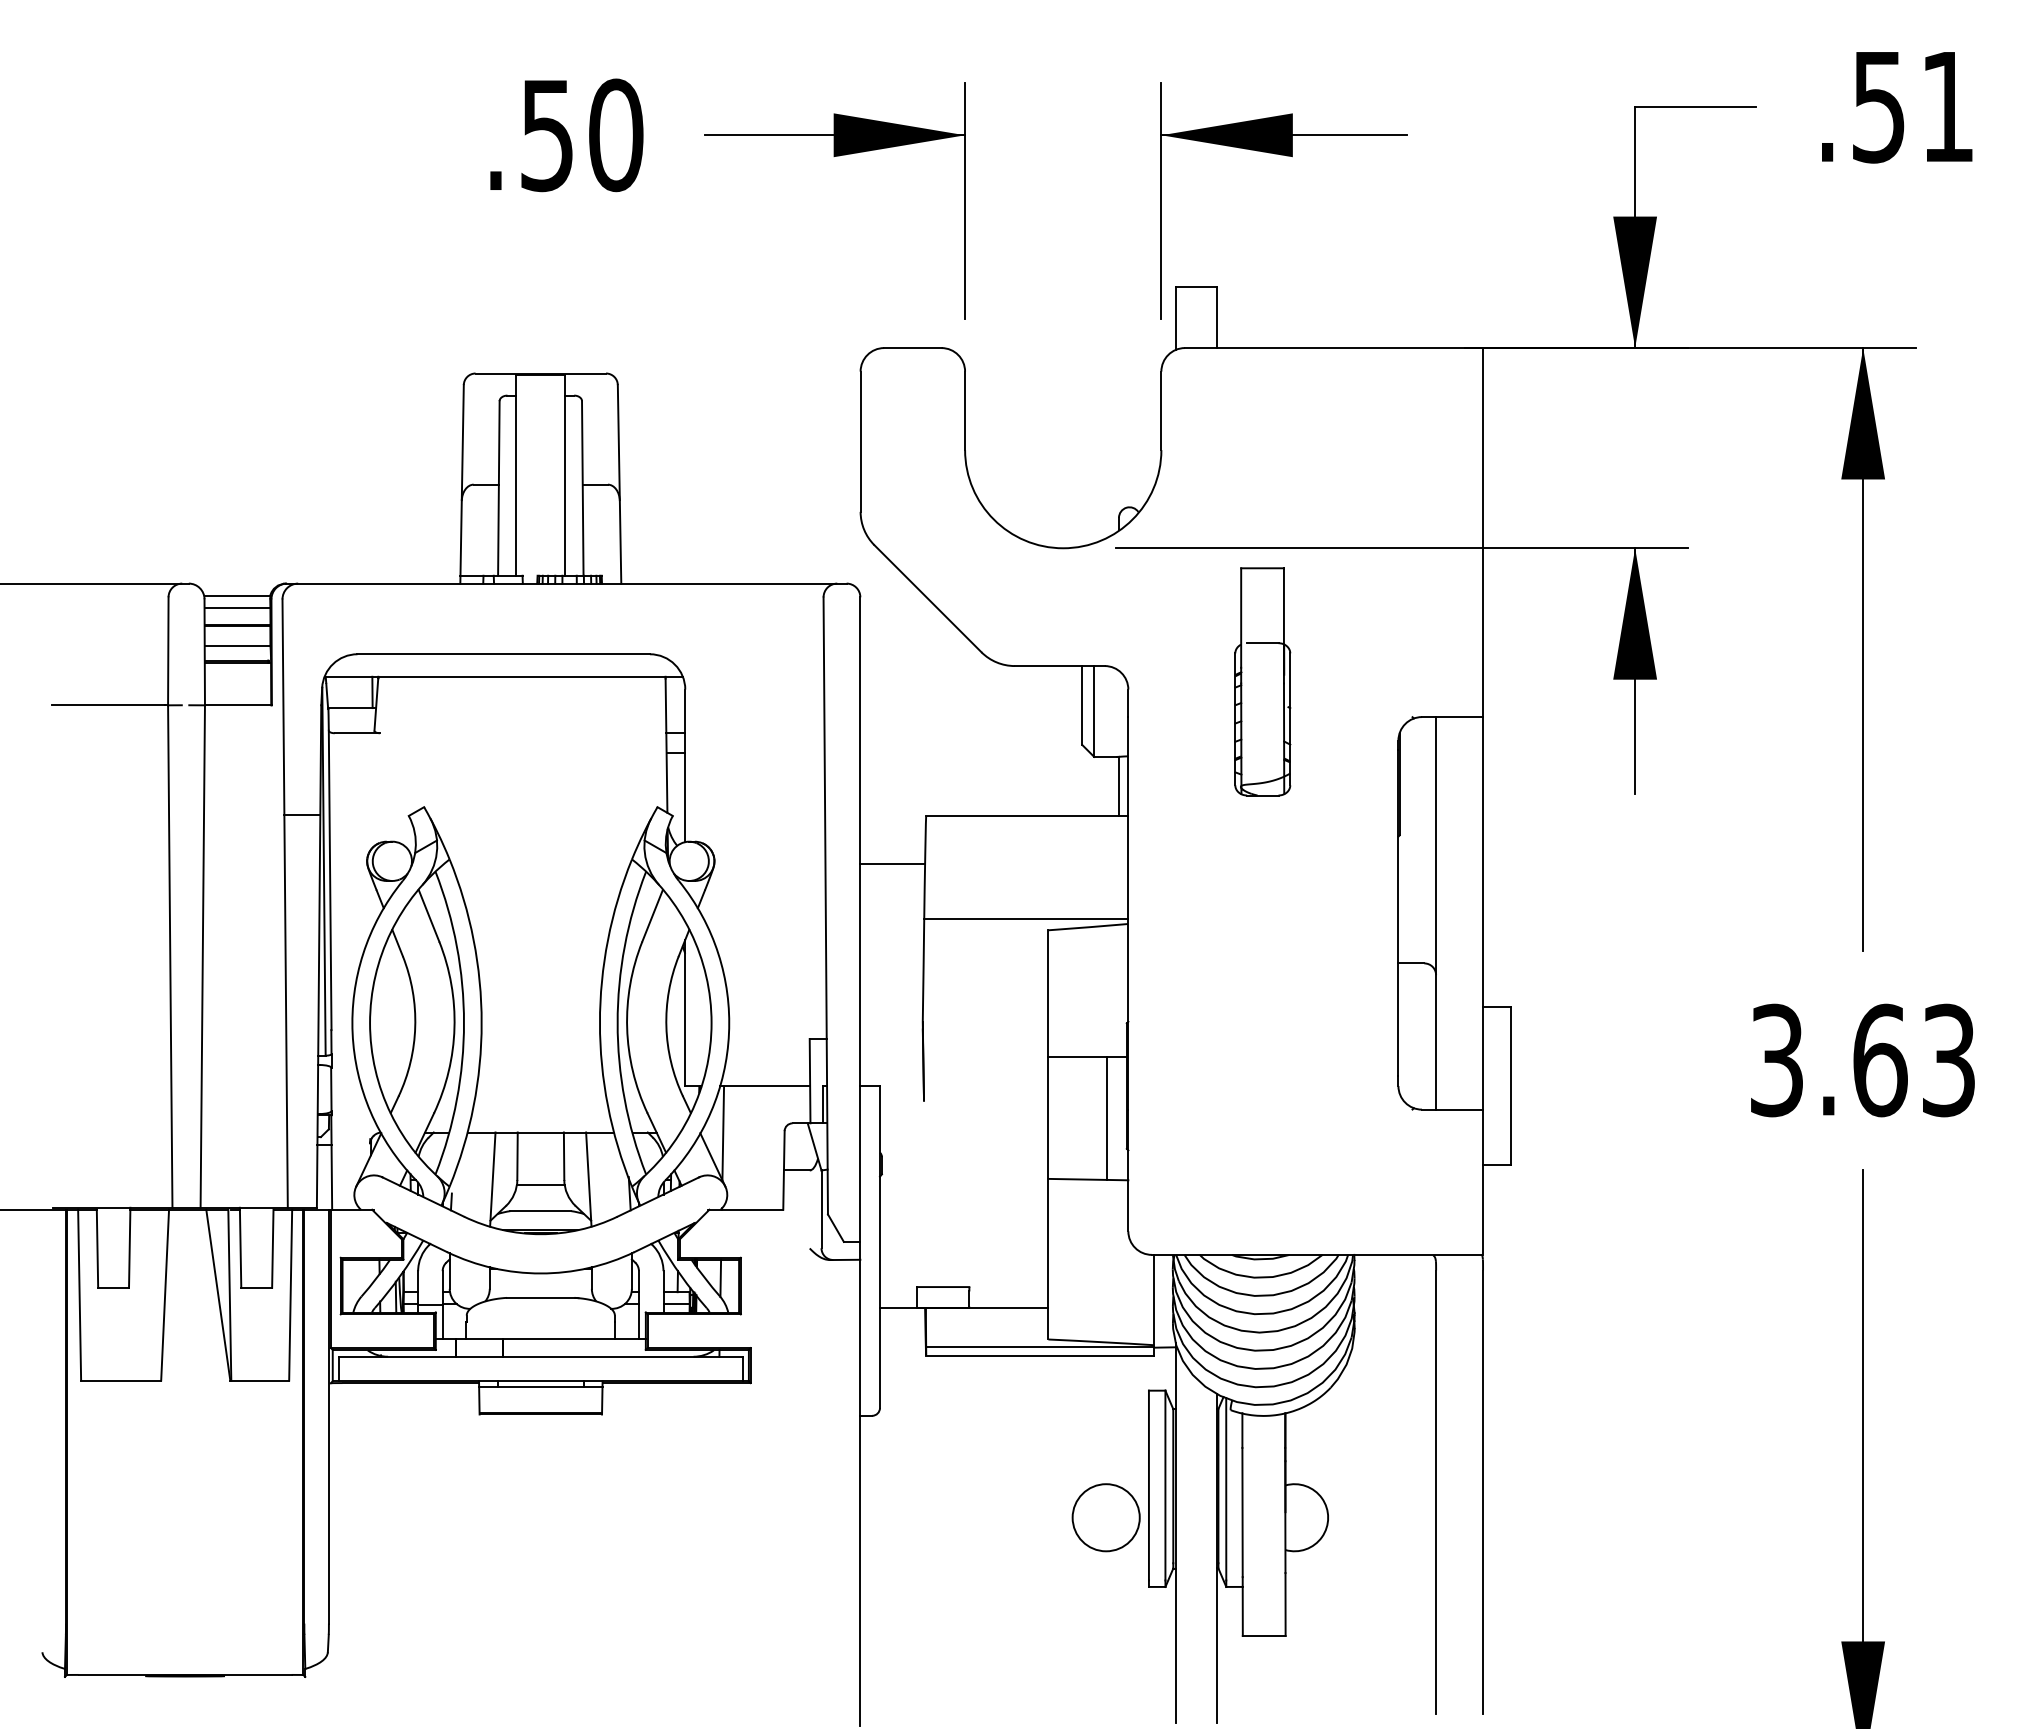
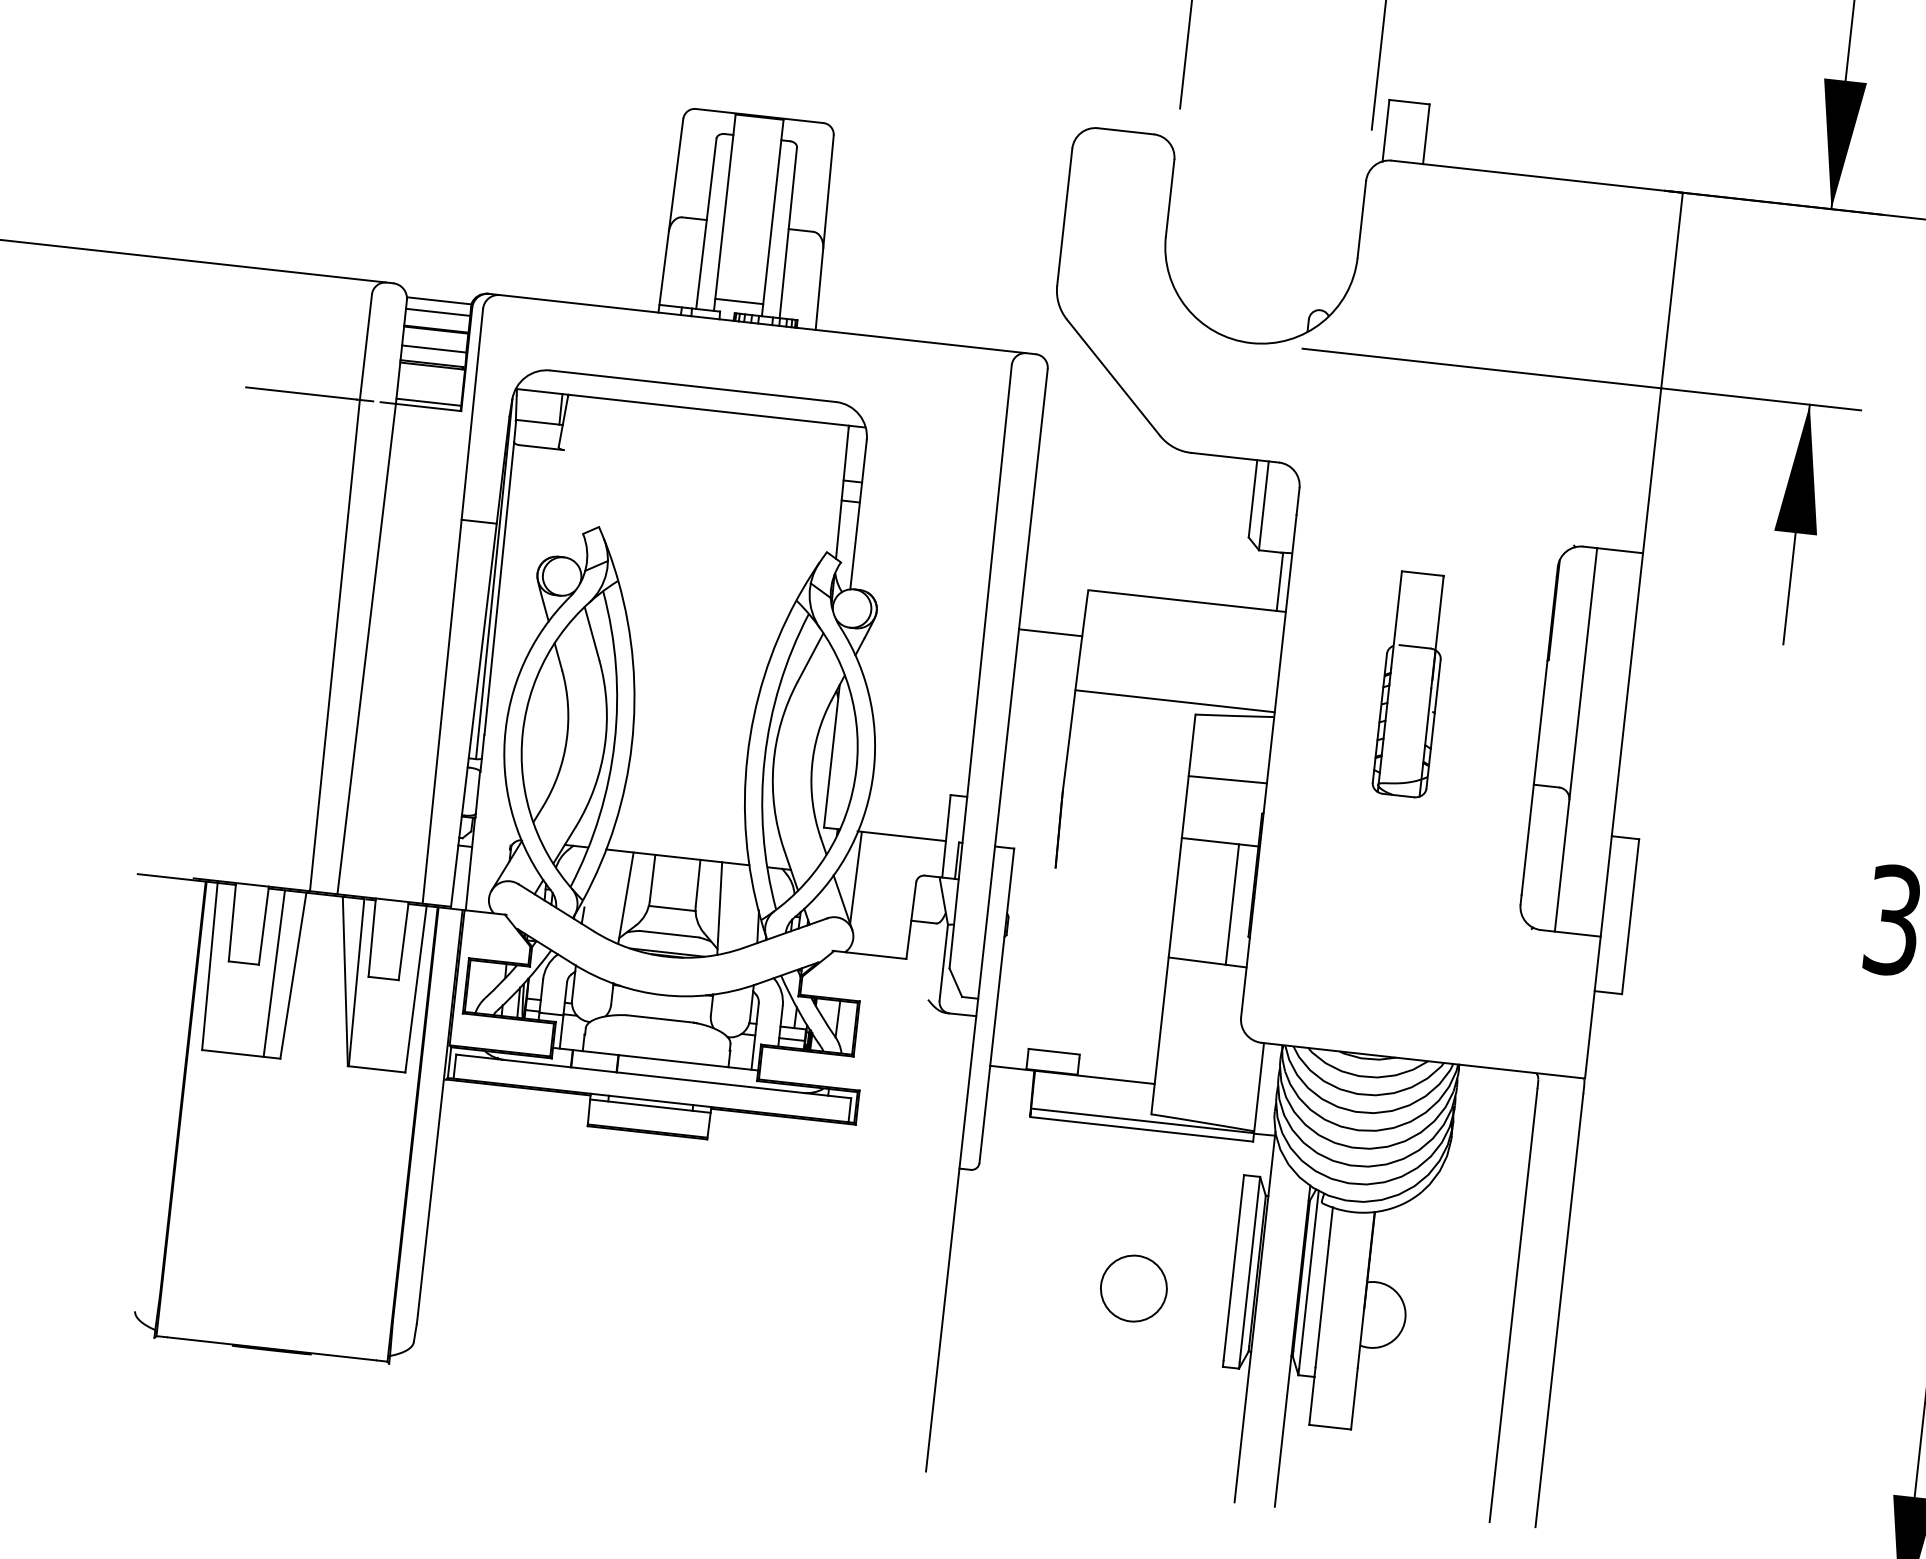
line: (540, 563) -> (738, 301), added
part: (1262, 681) -> (1410, 684), moved
line: (237, 699) -> (428, 401), added
line: (1088, 992) -> (1227, 779), added
line: (145, 1294) -> (274, 972), added
circle: (1105, 1517) -> (1133, 1288), moved

